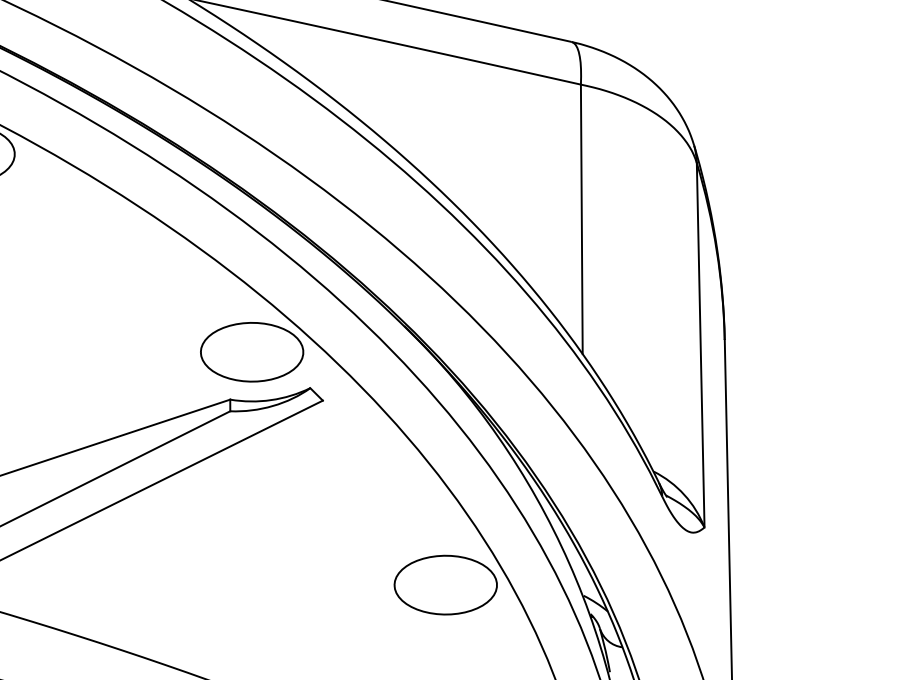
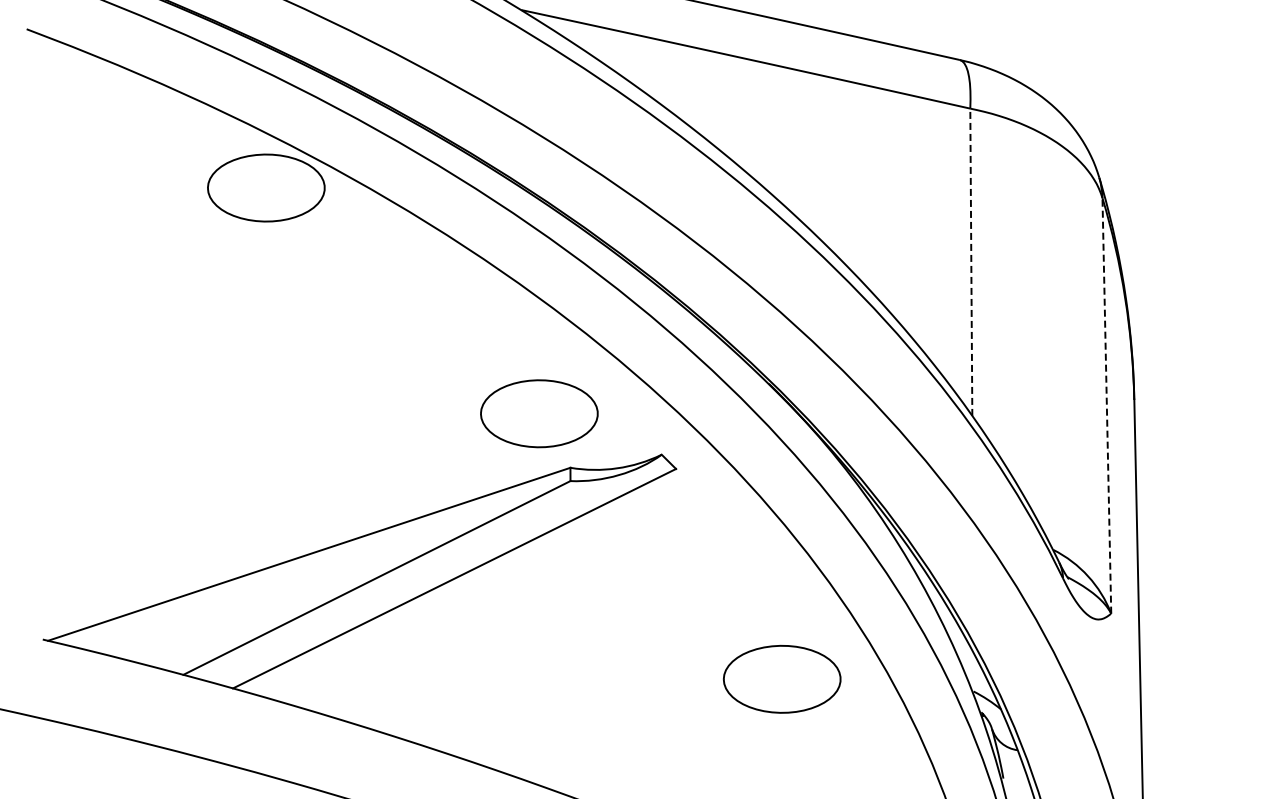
line: (581, 219) -> (971, 262), solid -> dashed
line: (700, 344) -> (1106, 405), solid -> dashed
part: (252, 352) -> (539, 413), moved
part: (445, 584) -> (781, 678), moved

